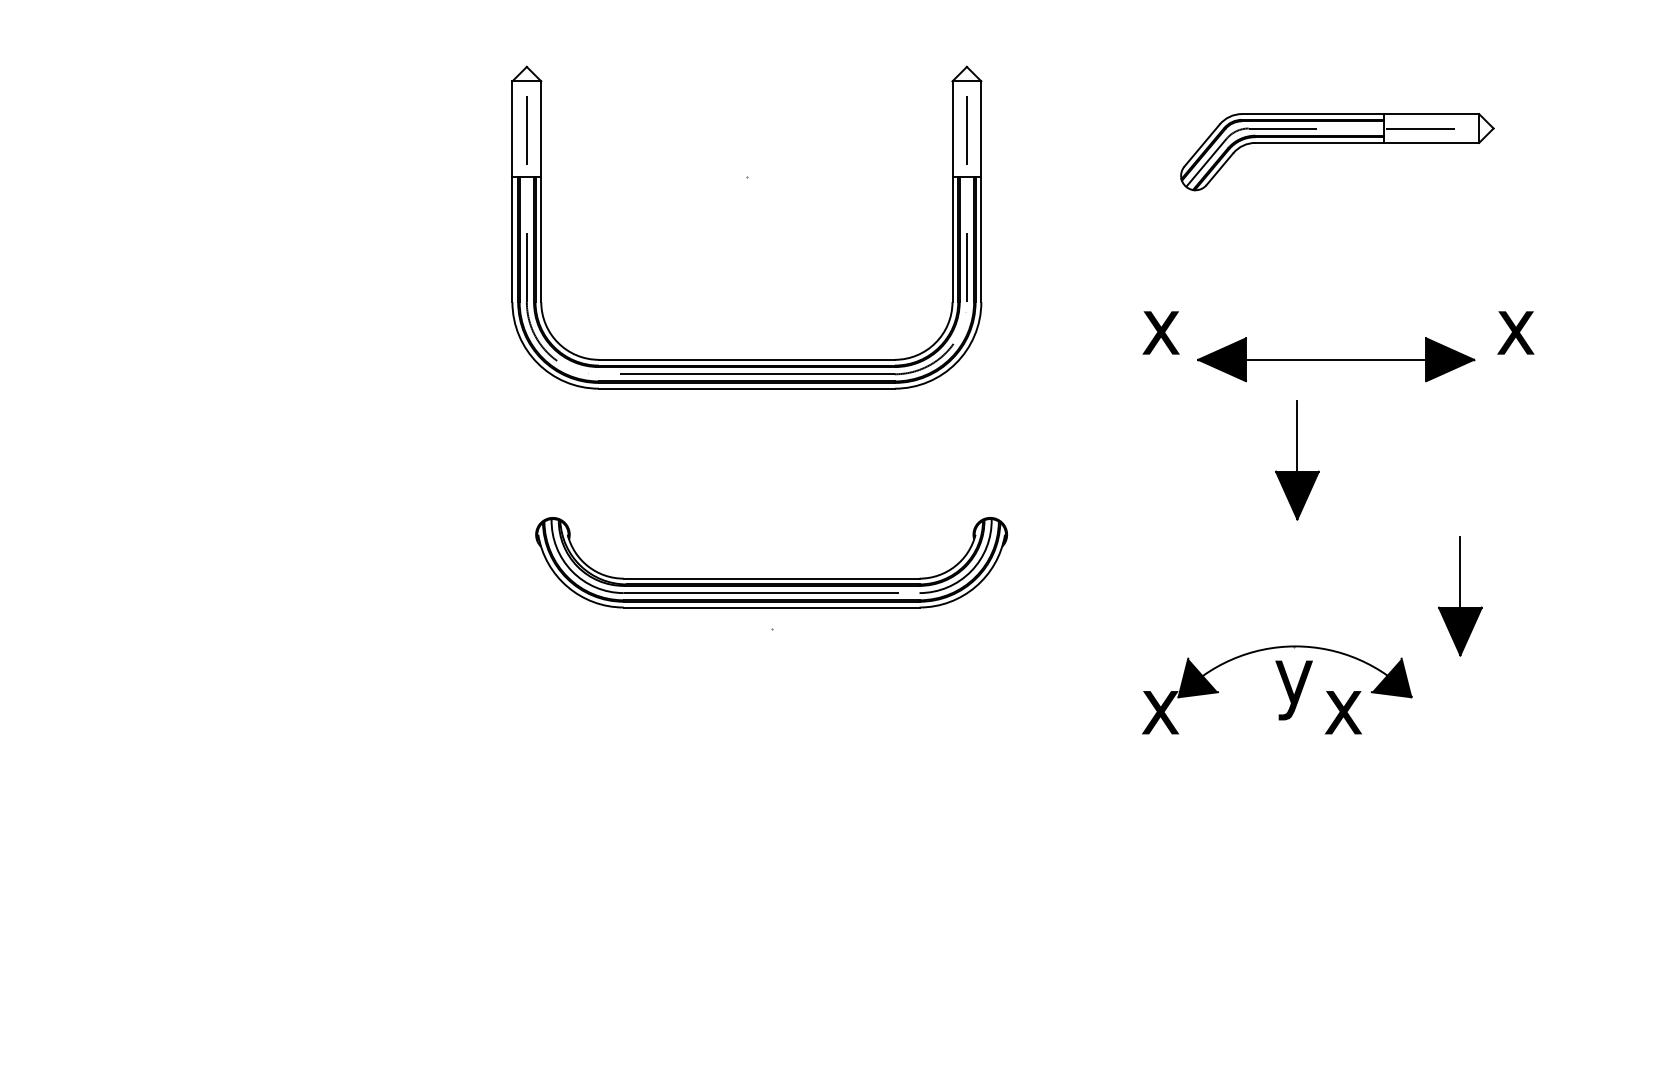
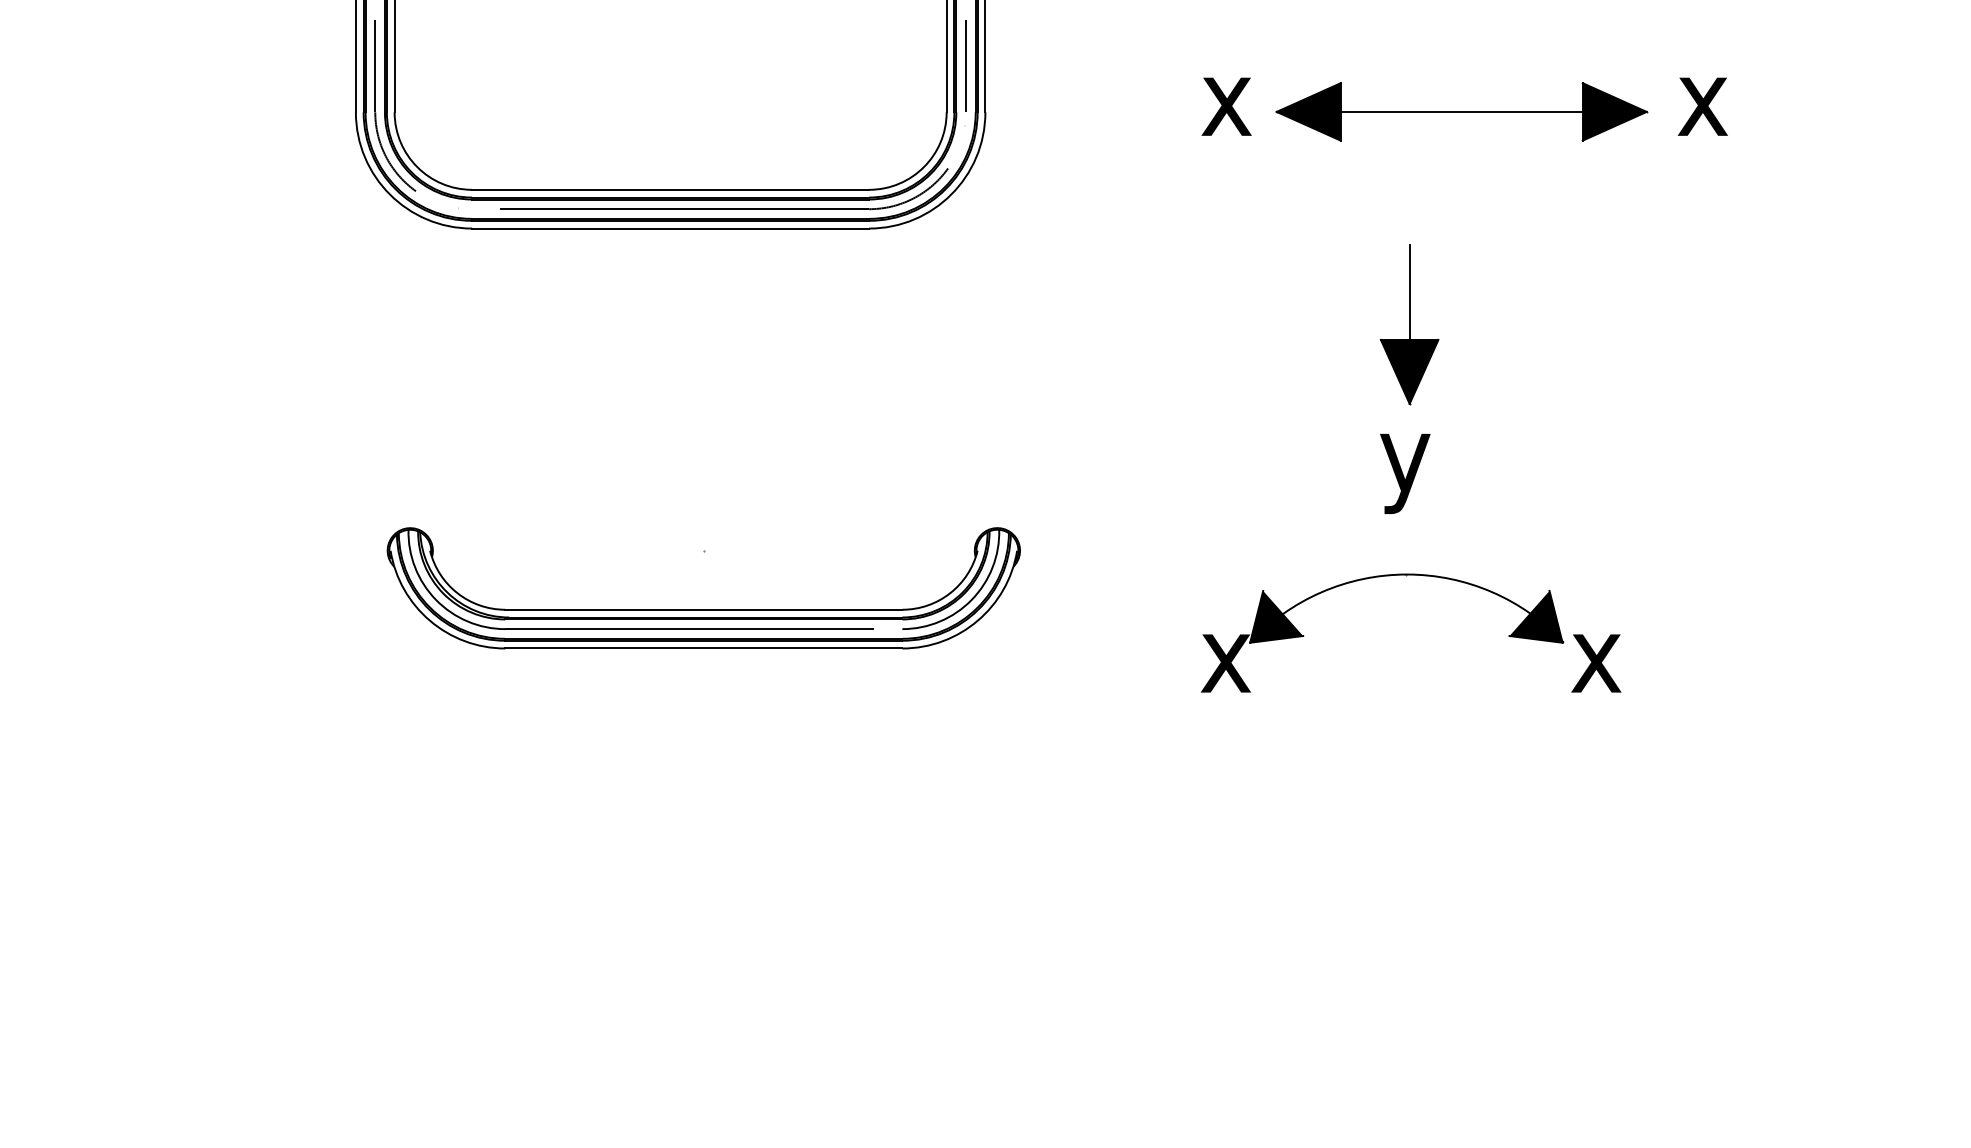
text: (1160, 332) -> (1225, 106), moved
text: (1515, 332) -> (1702, 106), moved
part: (1336, 359) -> (1462, 111), moved
part: (771, 578) -> (703, 609), moved
part: (1460, 596) -> (1628, 507), removed
text: (1293, 690) -> (1404, 473), moved
text: (1343, 712) -> (1596, 663), moved

